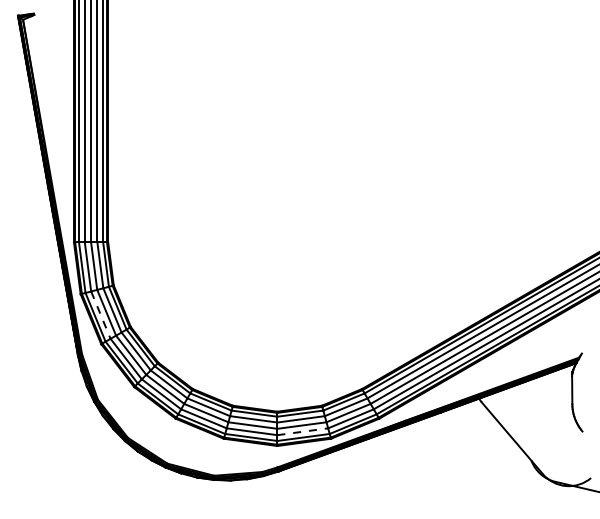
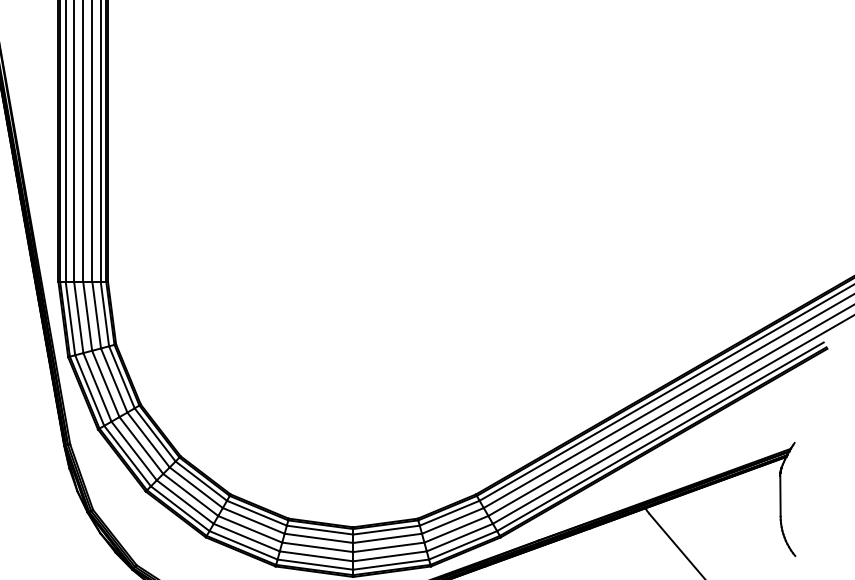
line: (100, 315) -> (96, 387), dashed -> solid
line: (302, 431) -> (389, 555), dashed -> solid

